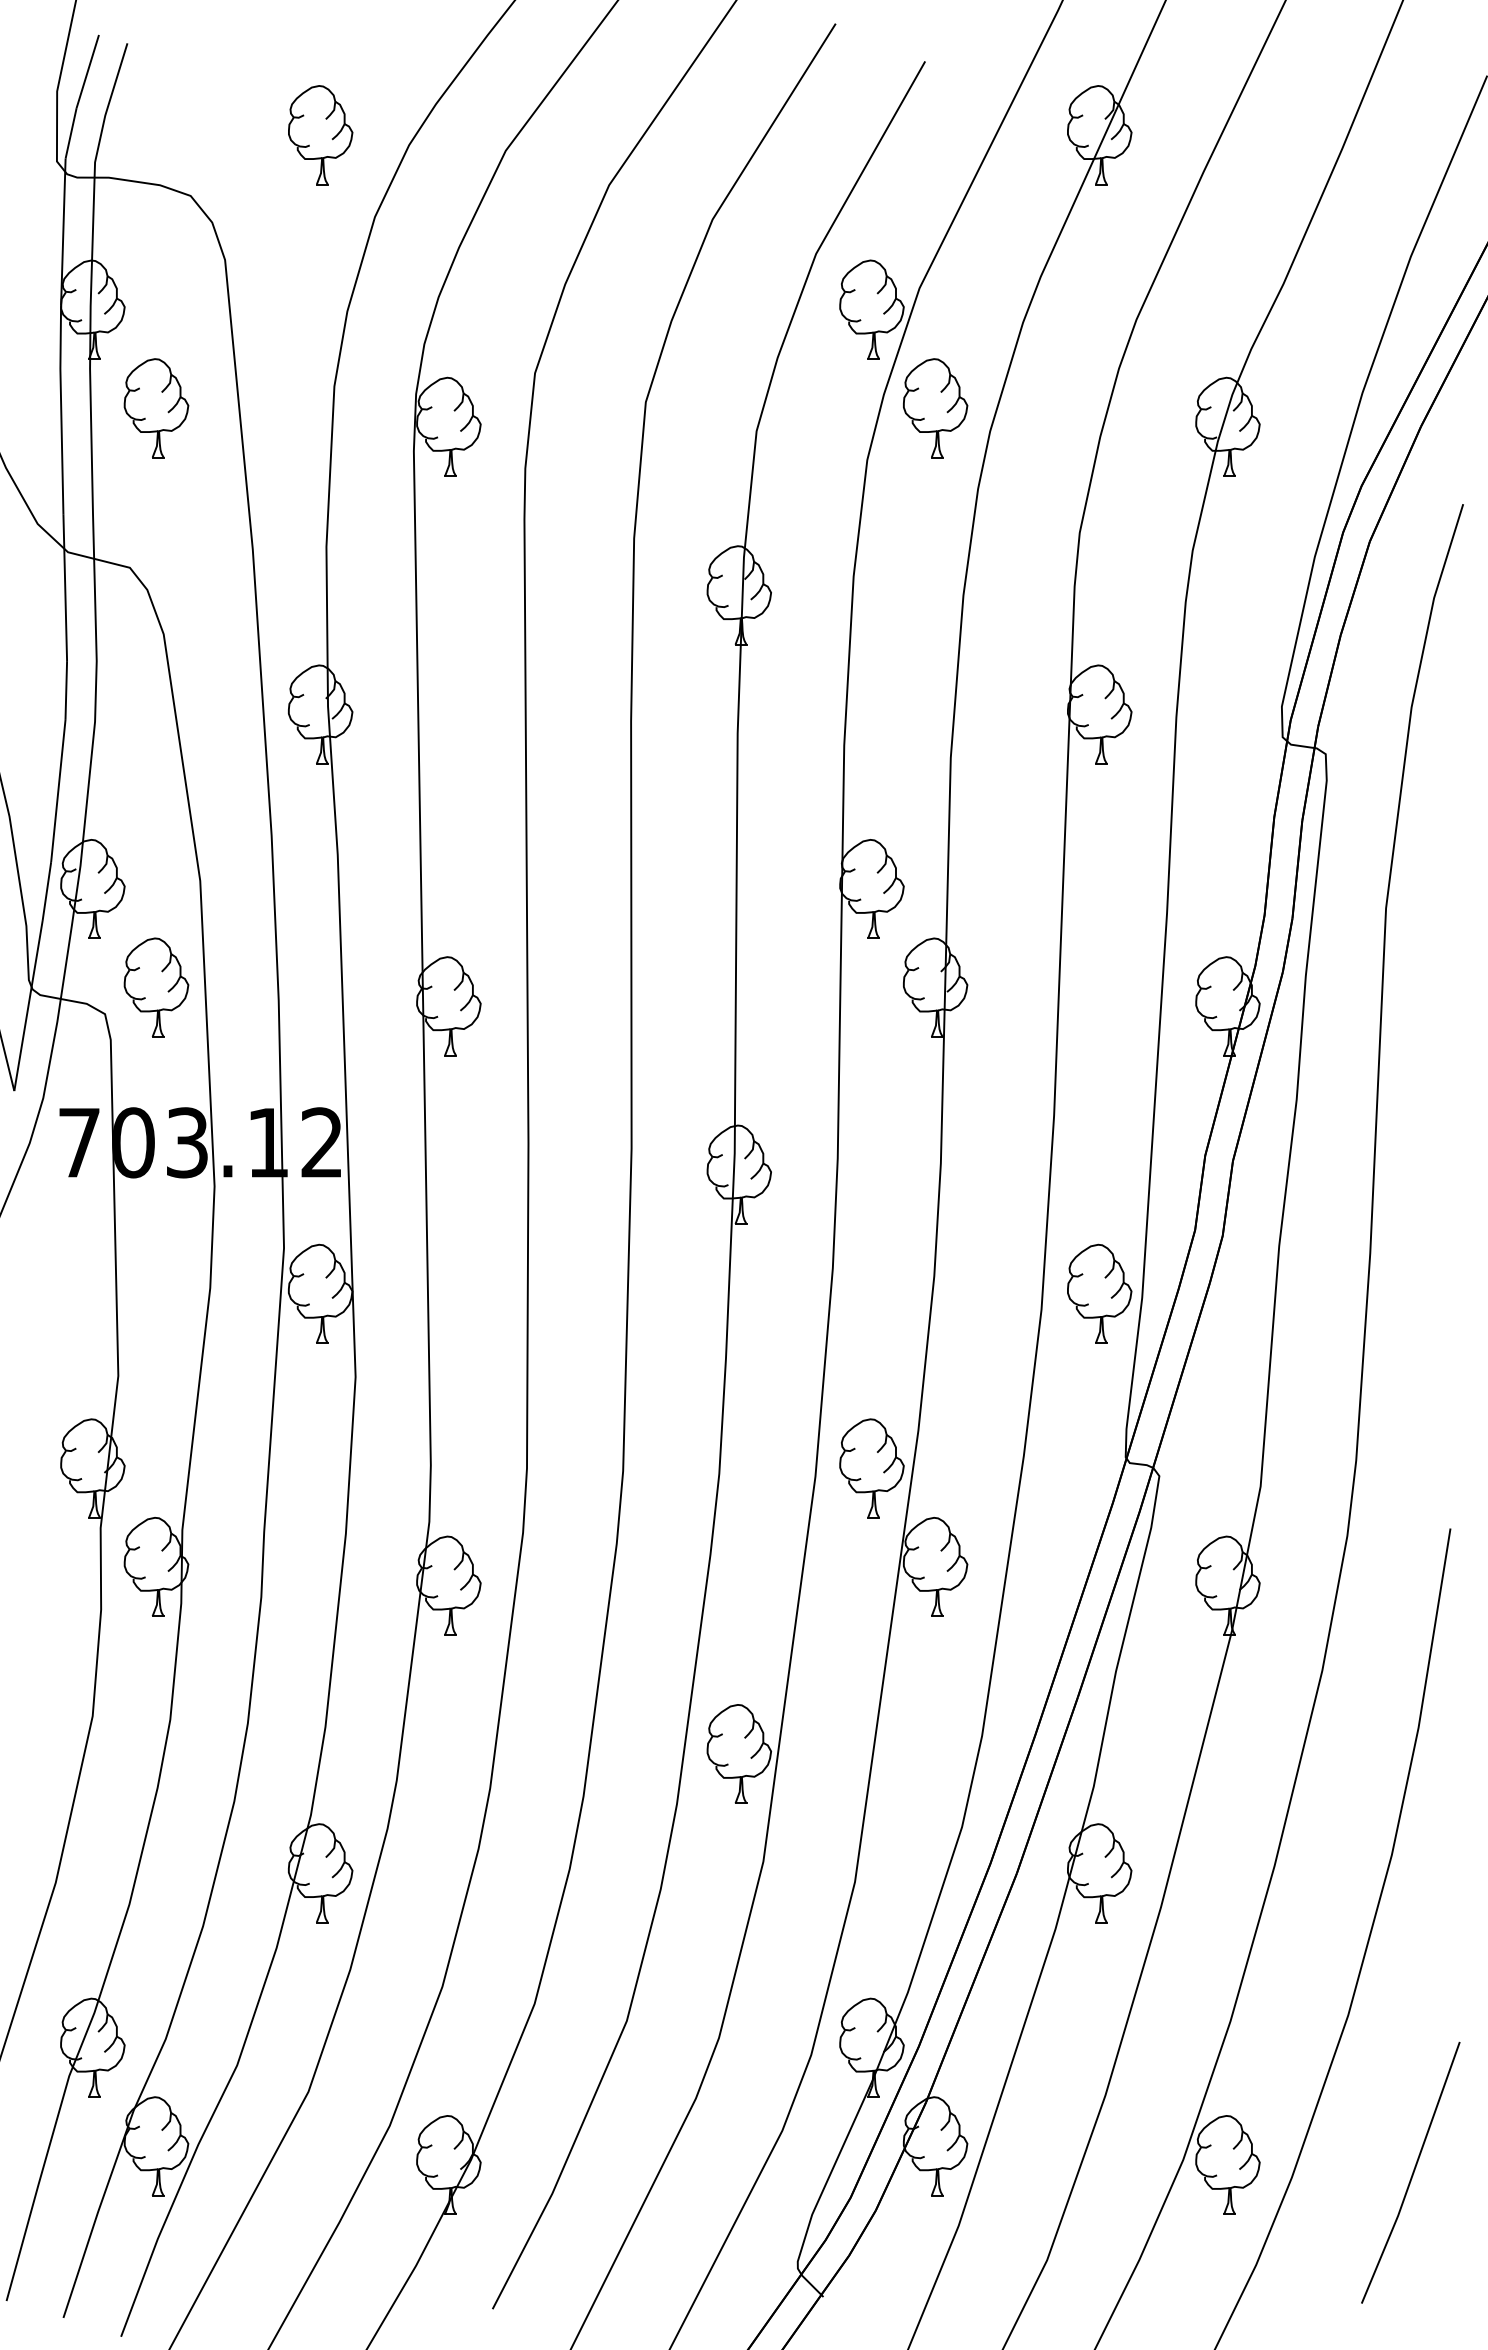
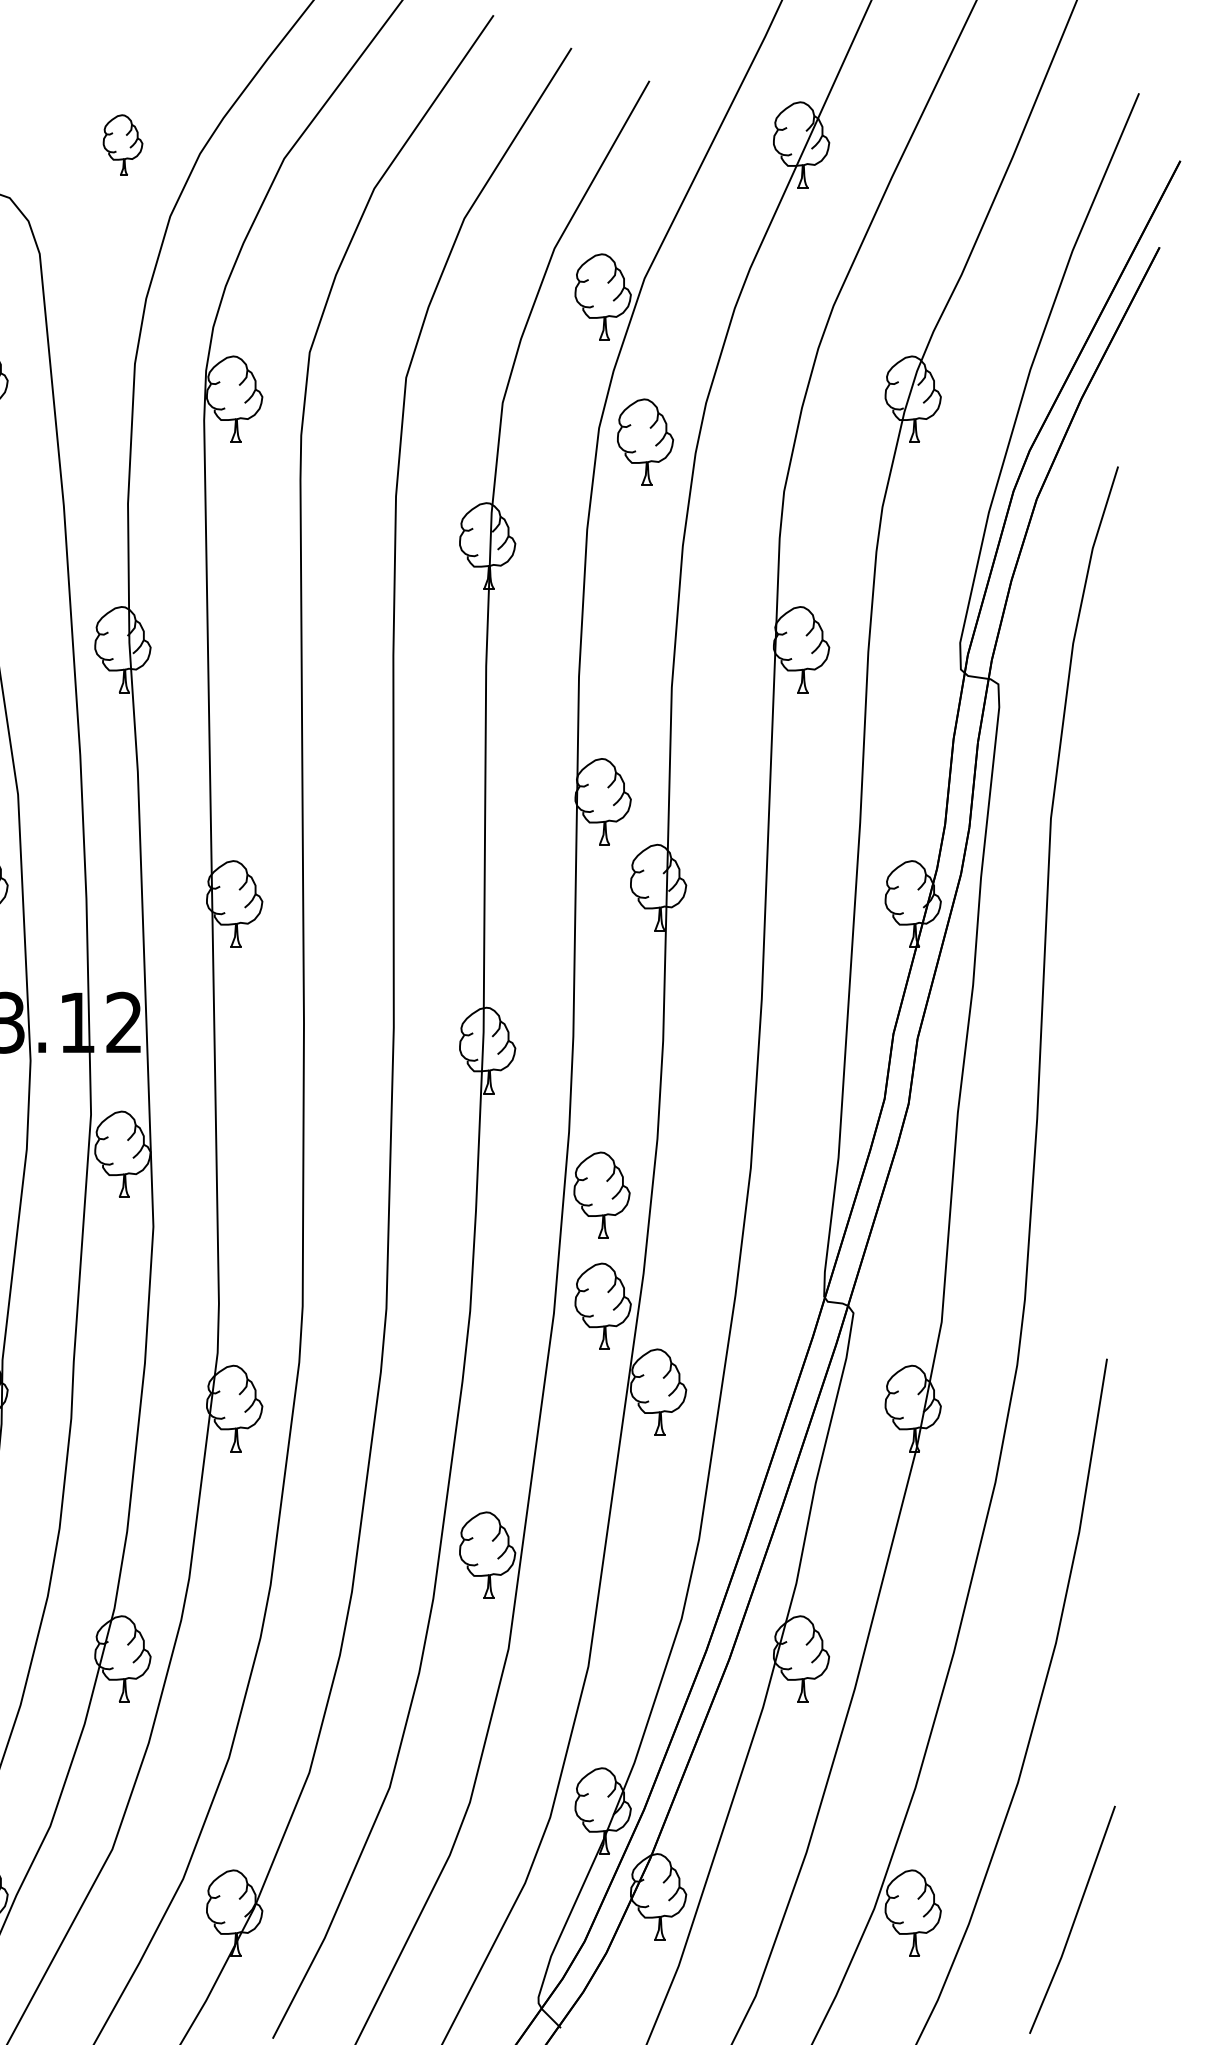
part: (320, 135) -> (122, 145), size x0.7
part: (935, 408) -> (645, 442), moved
part: (1099, 1293) -> (601, 1194), moved

